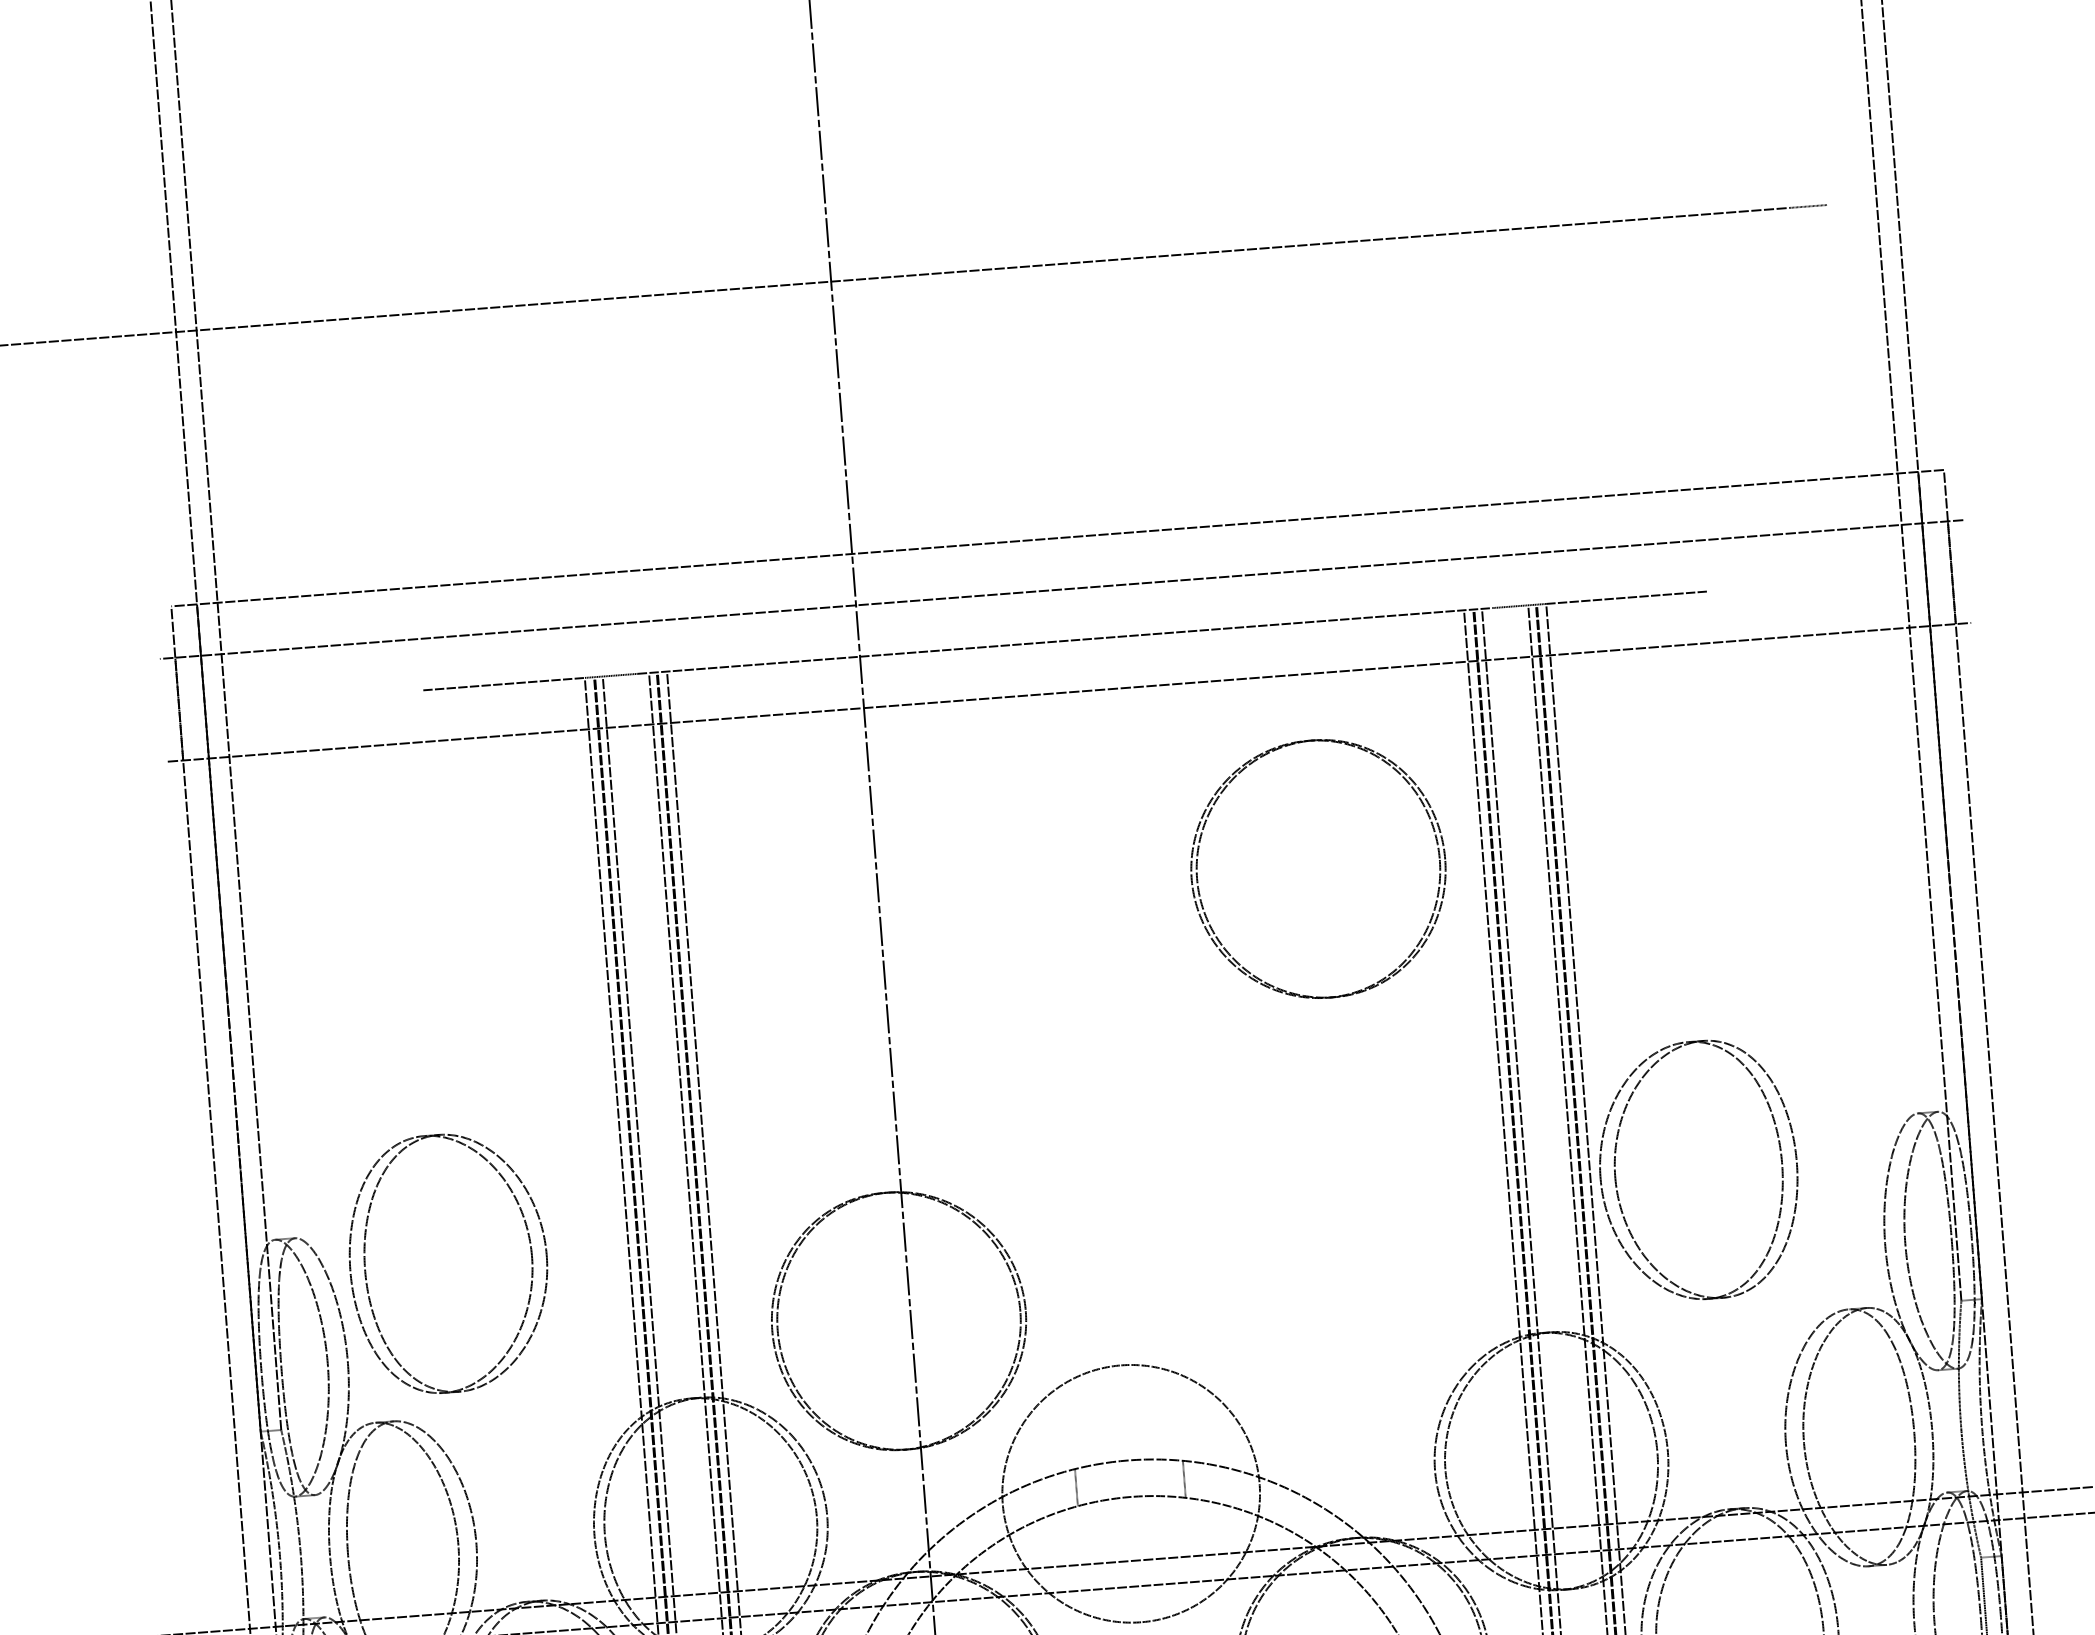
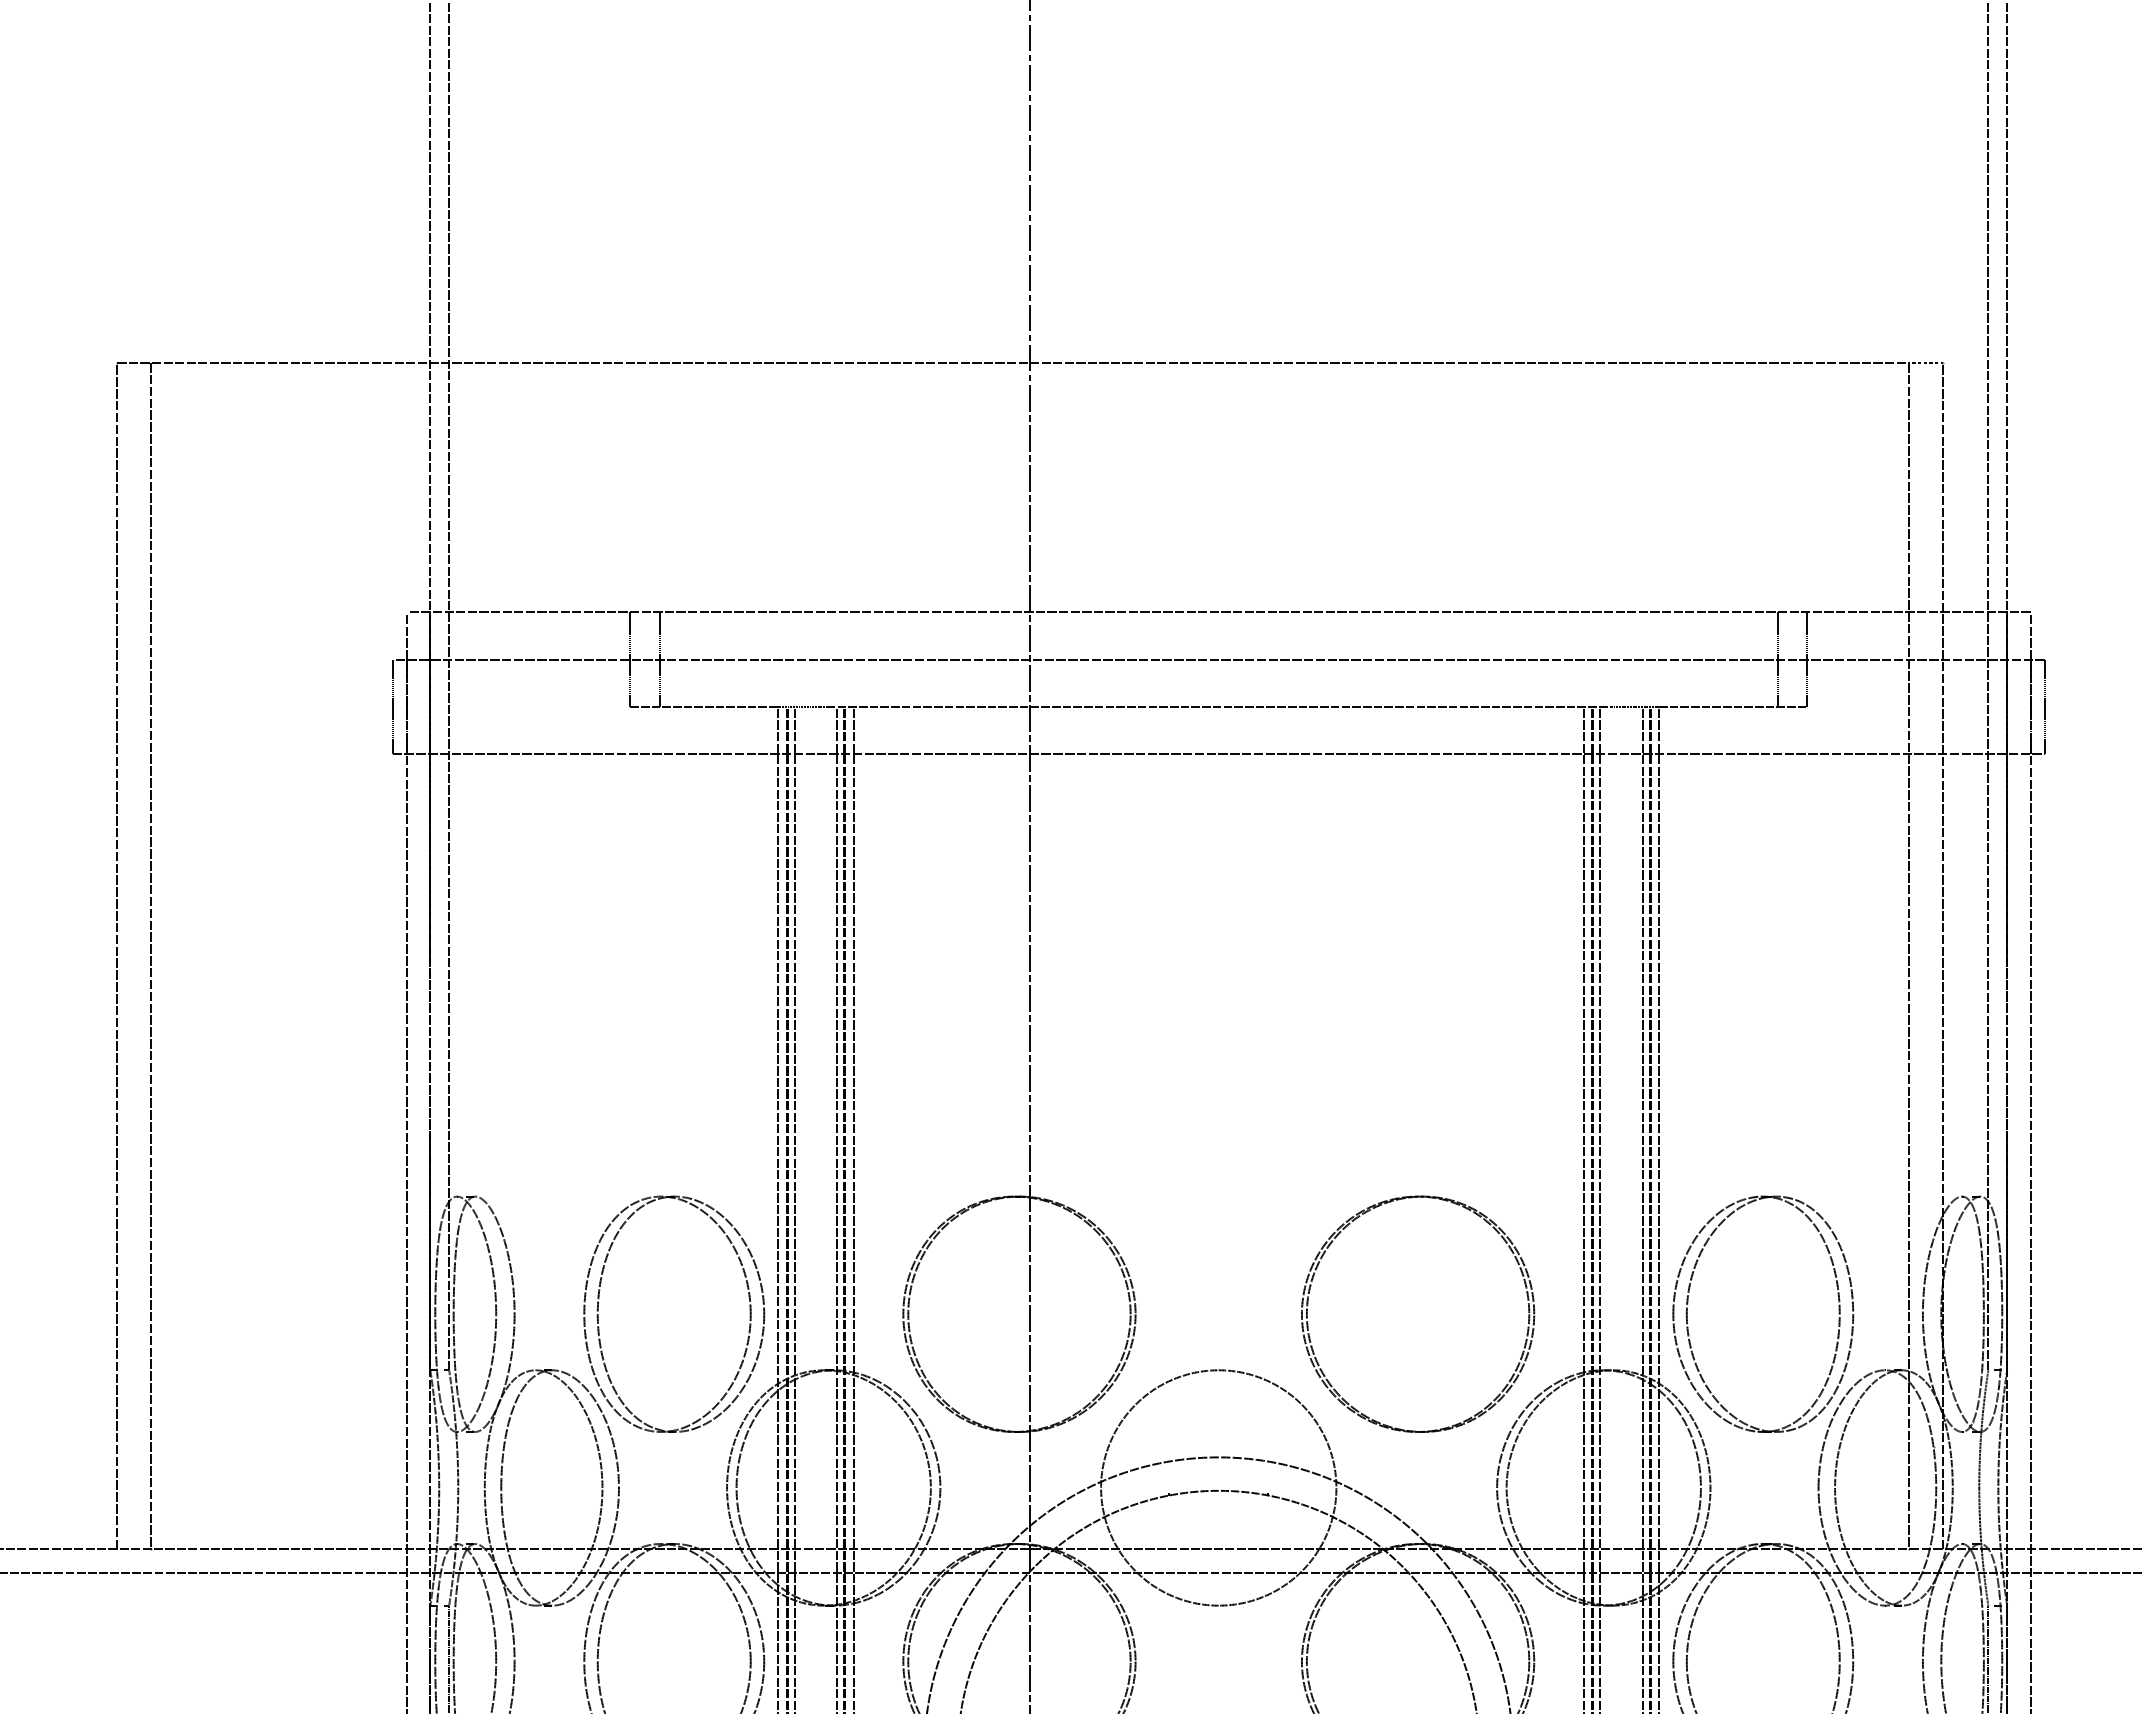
line: (1704, 540) -> (1807, 659), added
line: (1671, 542) -> (1777, 659), added
line: (1966, 571) -> (2044, 706), added
line: (451, 636) -> (659, 659), added
line: (419, 638) -> (630, 659), added
line: (163, 710) -> (392, 706), added
part: (1435, 838) -> (1526, 1294), moved
line: (1876, 852) -> (1942, 956), added
line: (1840, 855) -> (1909, 956), added
part: (1780, 1163) -> (1838, 1313), moved
part: (530, 1256) -> (749, 1313), moved

